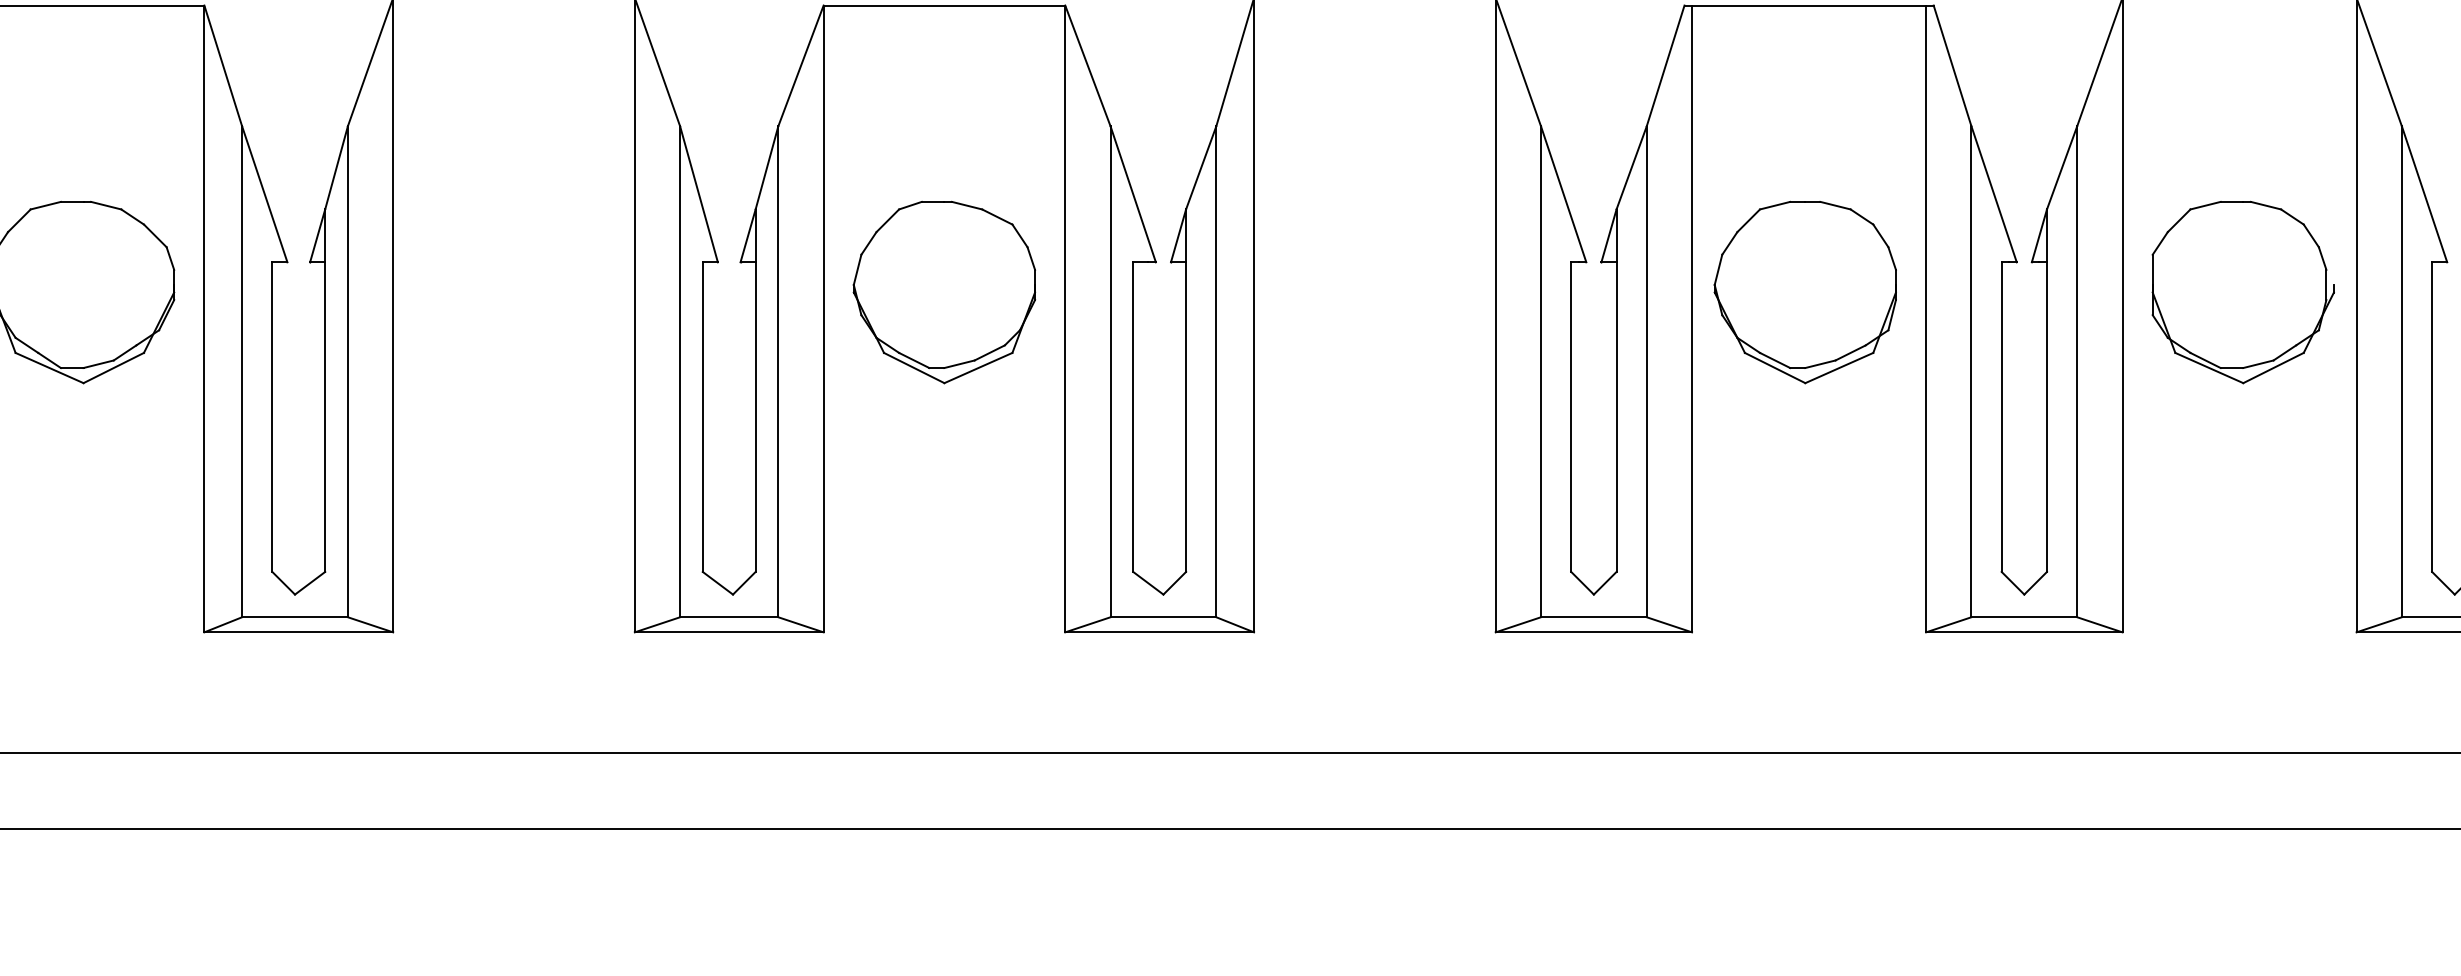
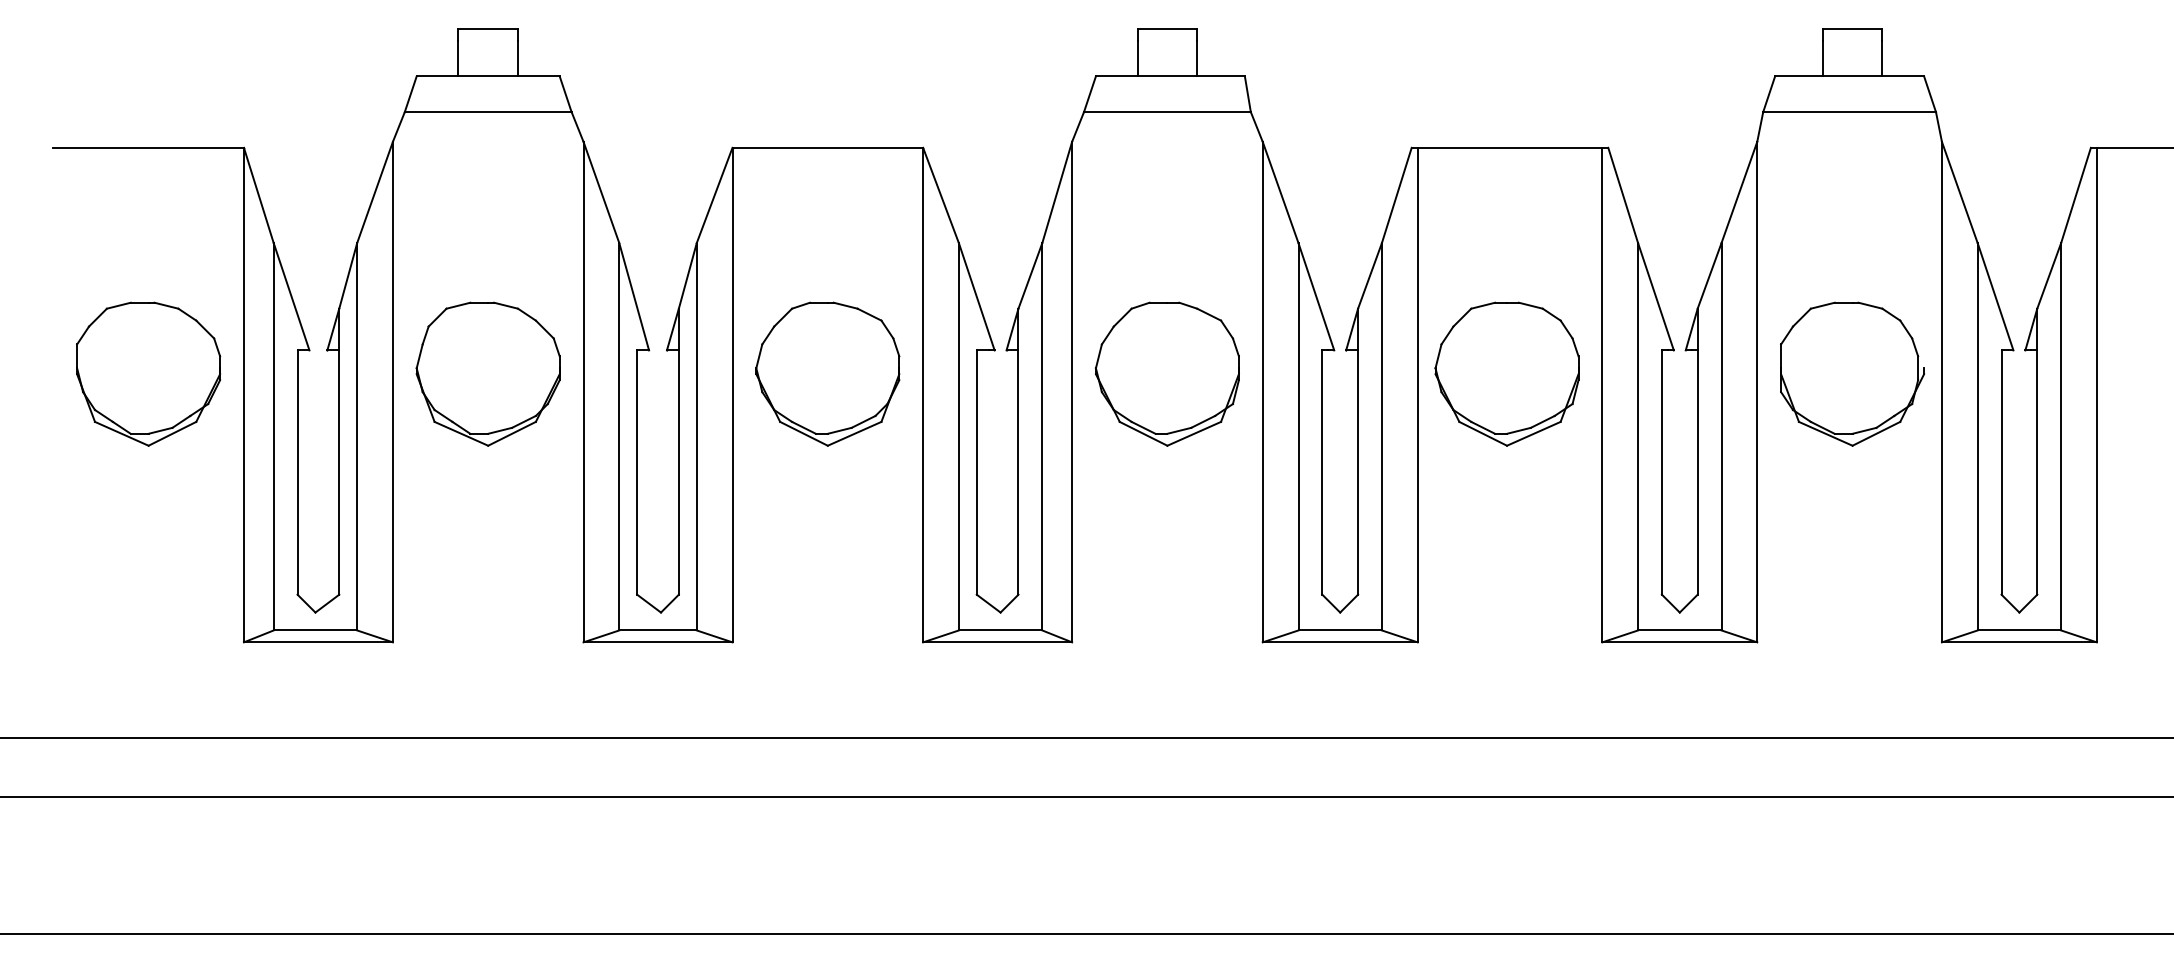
part: (513, 291) -> (487, 373), added
part: (1373, 291) -> (1166, 373), added

